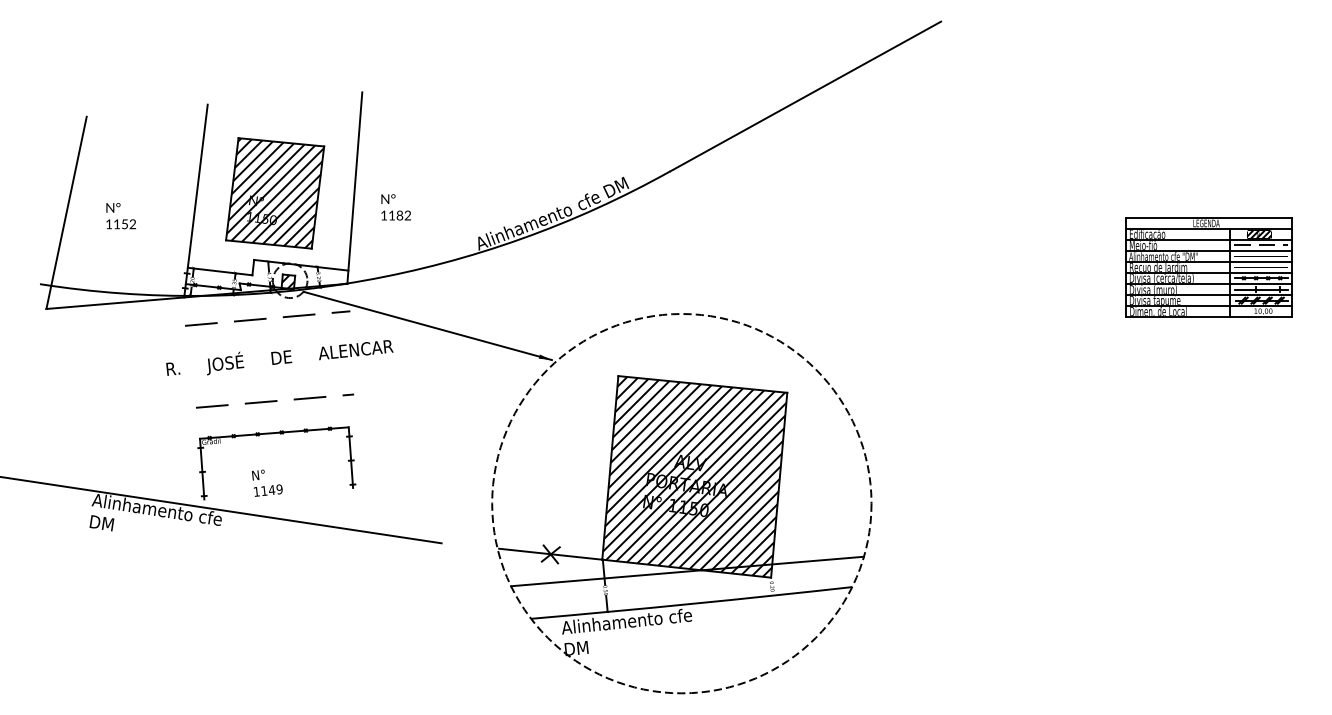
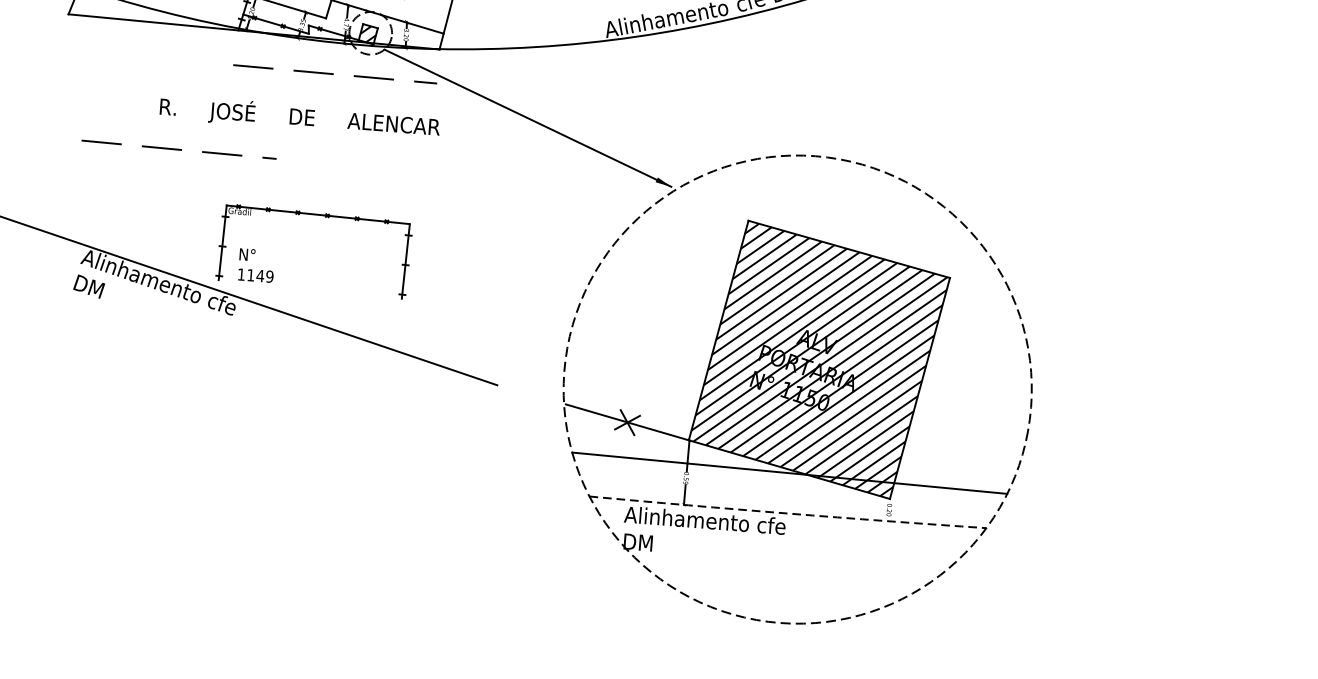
text: (279, 357) -> (299, 116), moved
line: (275, 400) -> (179, 149), moved
text: (267, 482) -> (256, 265), moved
arc: (691, 603) -> (787, 512), solid -> dashed

